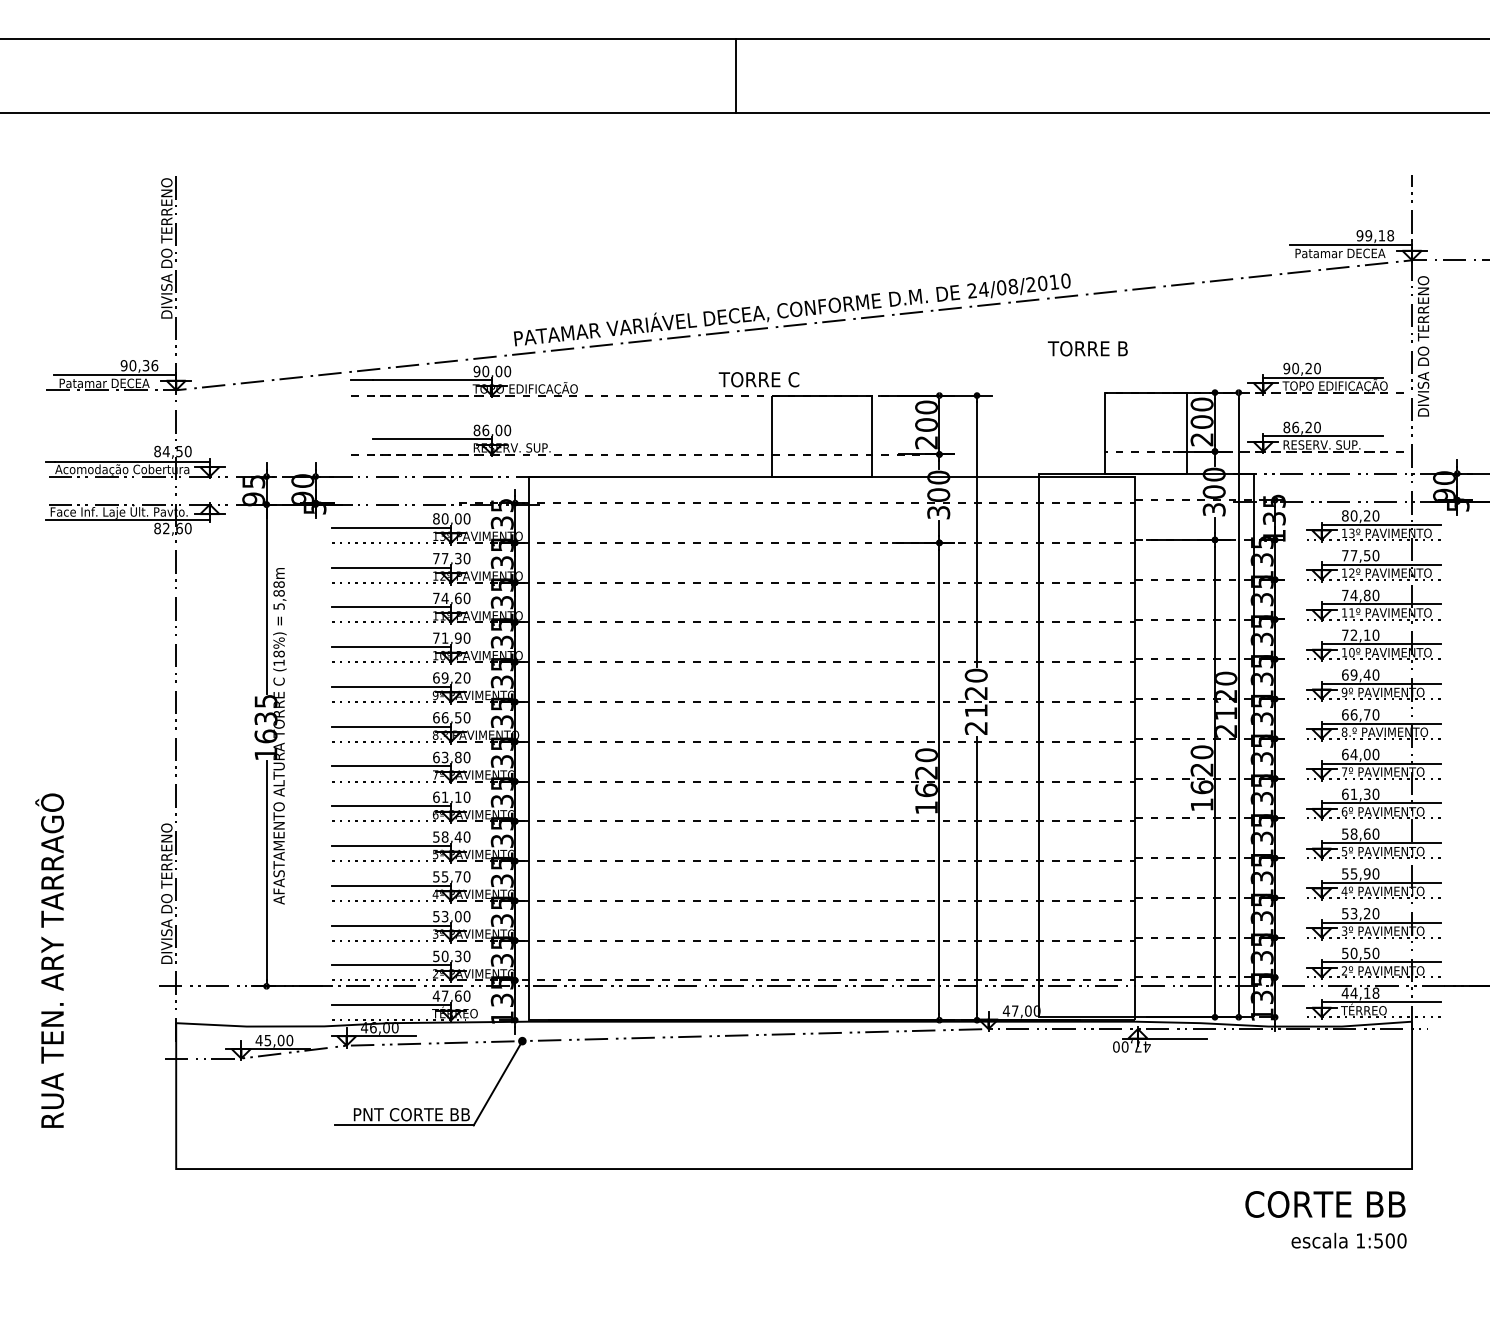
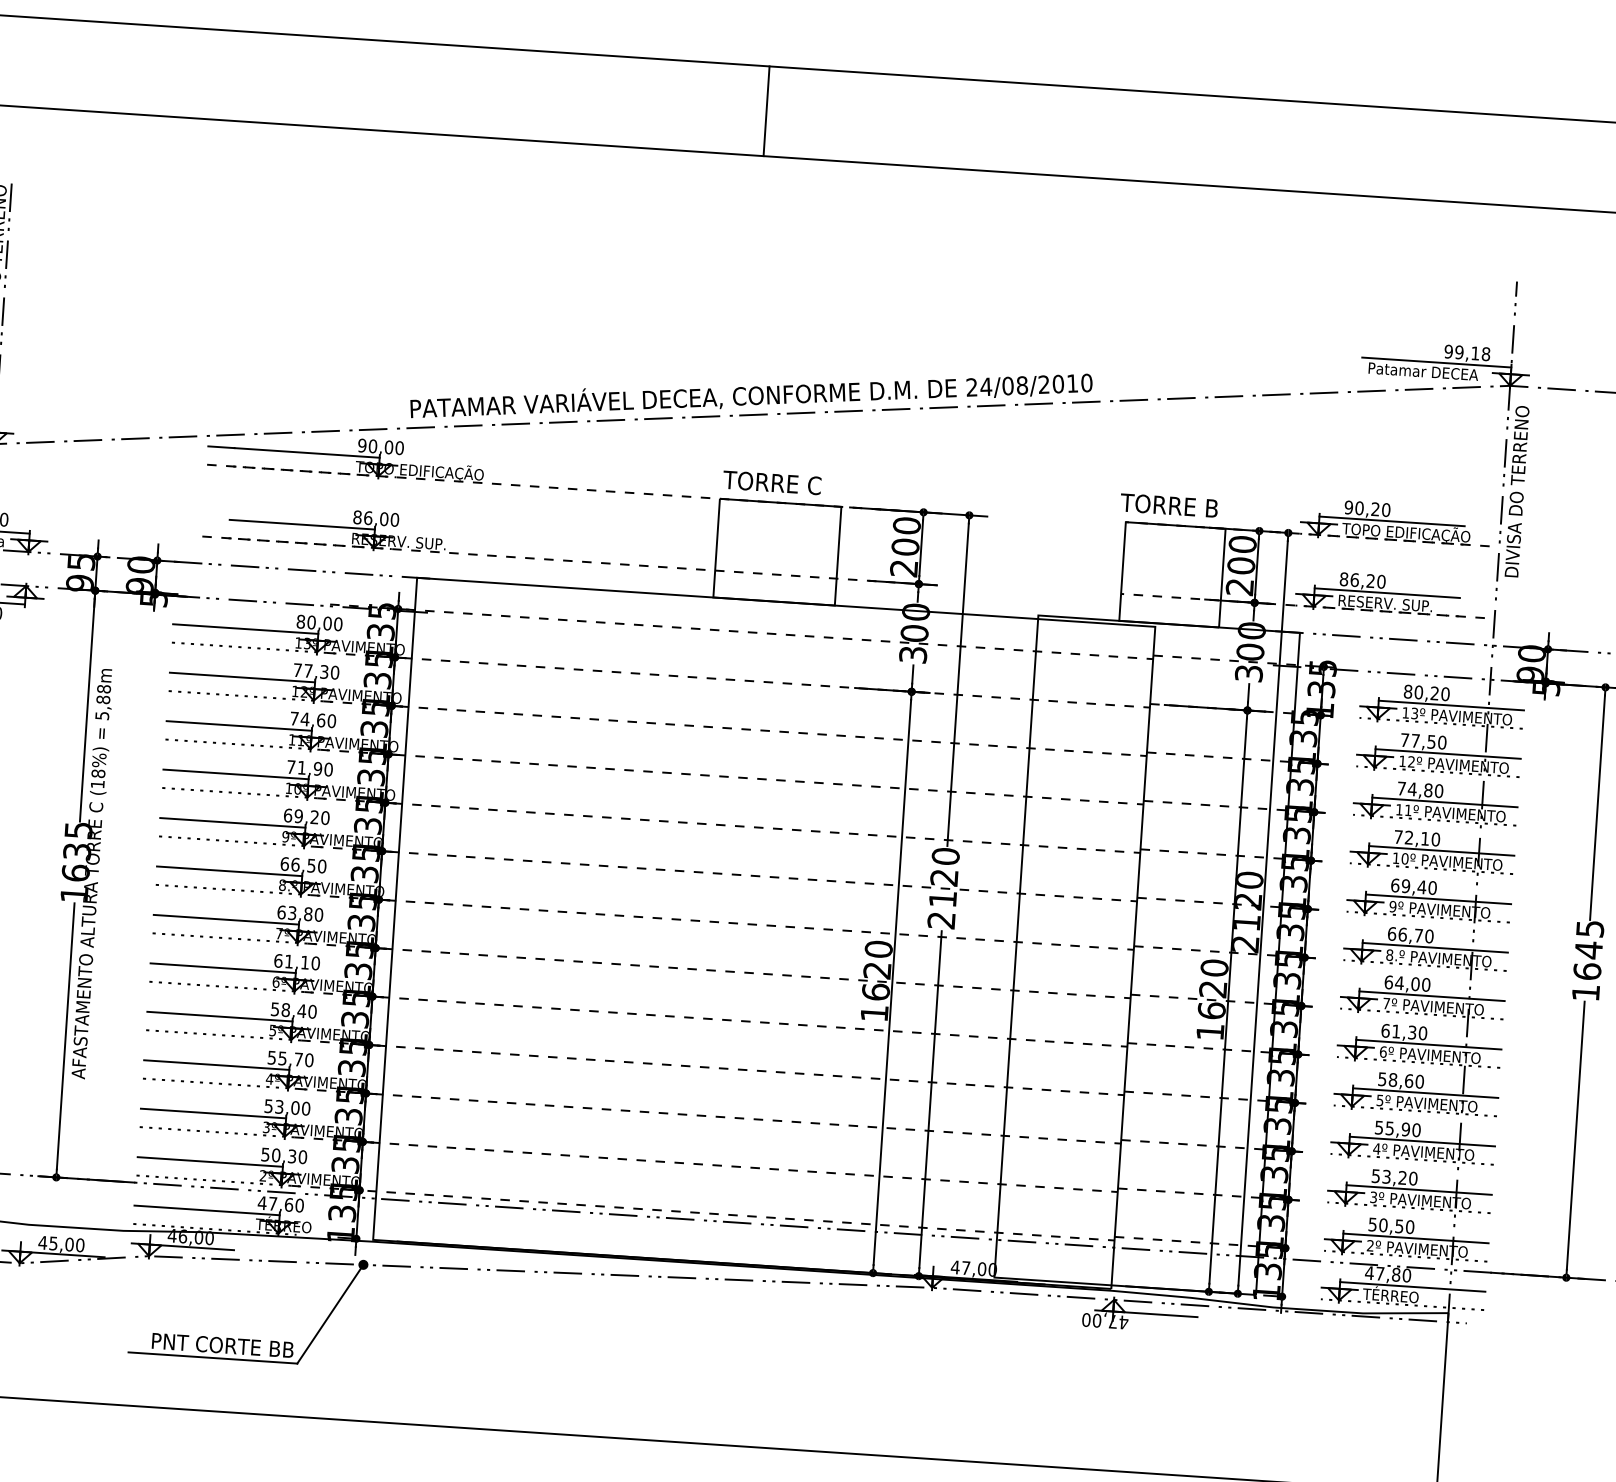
line: (736, 76) -> (766, 111), moved
text: (1087, 348) -> (1168, 505), moved
text: (758, 379) -> (771, 482), moved
text: (1364, 992) -> (1392, 1273), 44,18 -> 47,80

